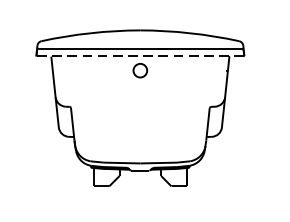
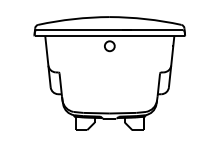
line: (139, 55) -> (109, 35), dashed -> solid

